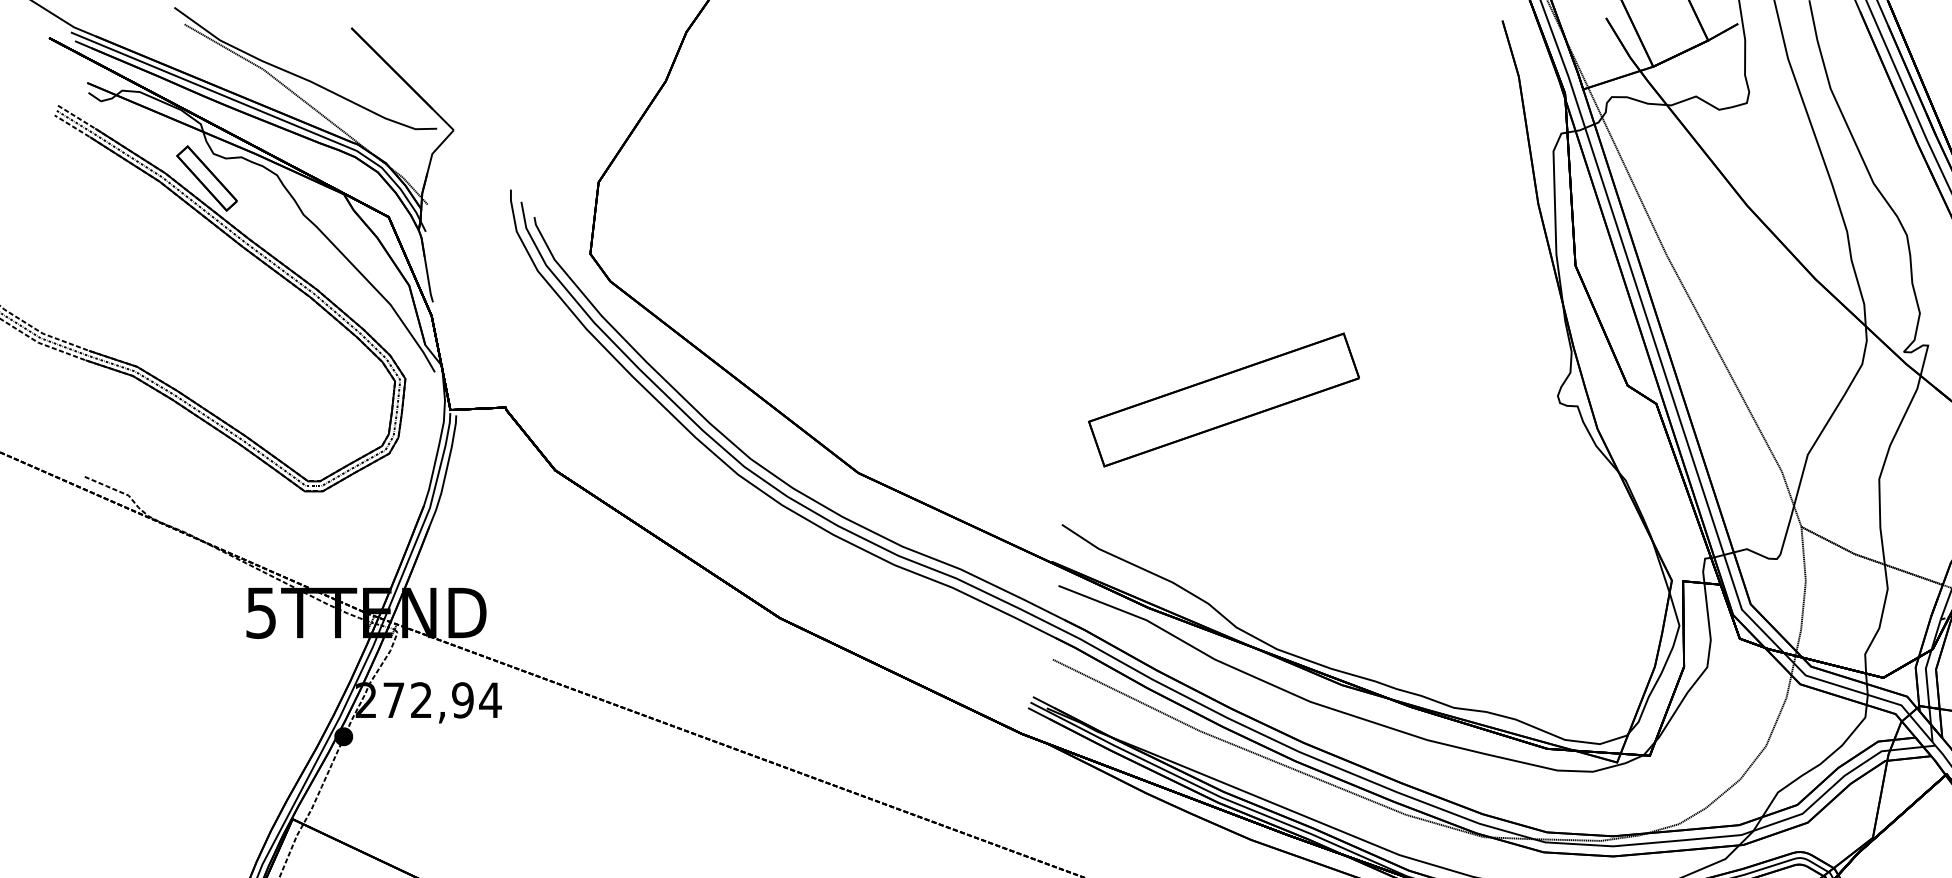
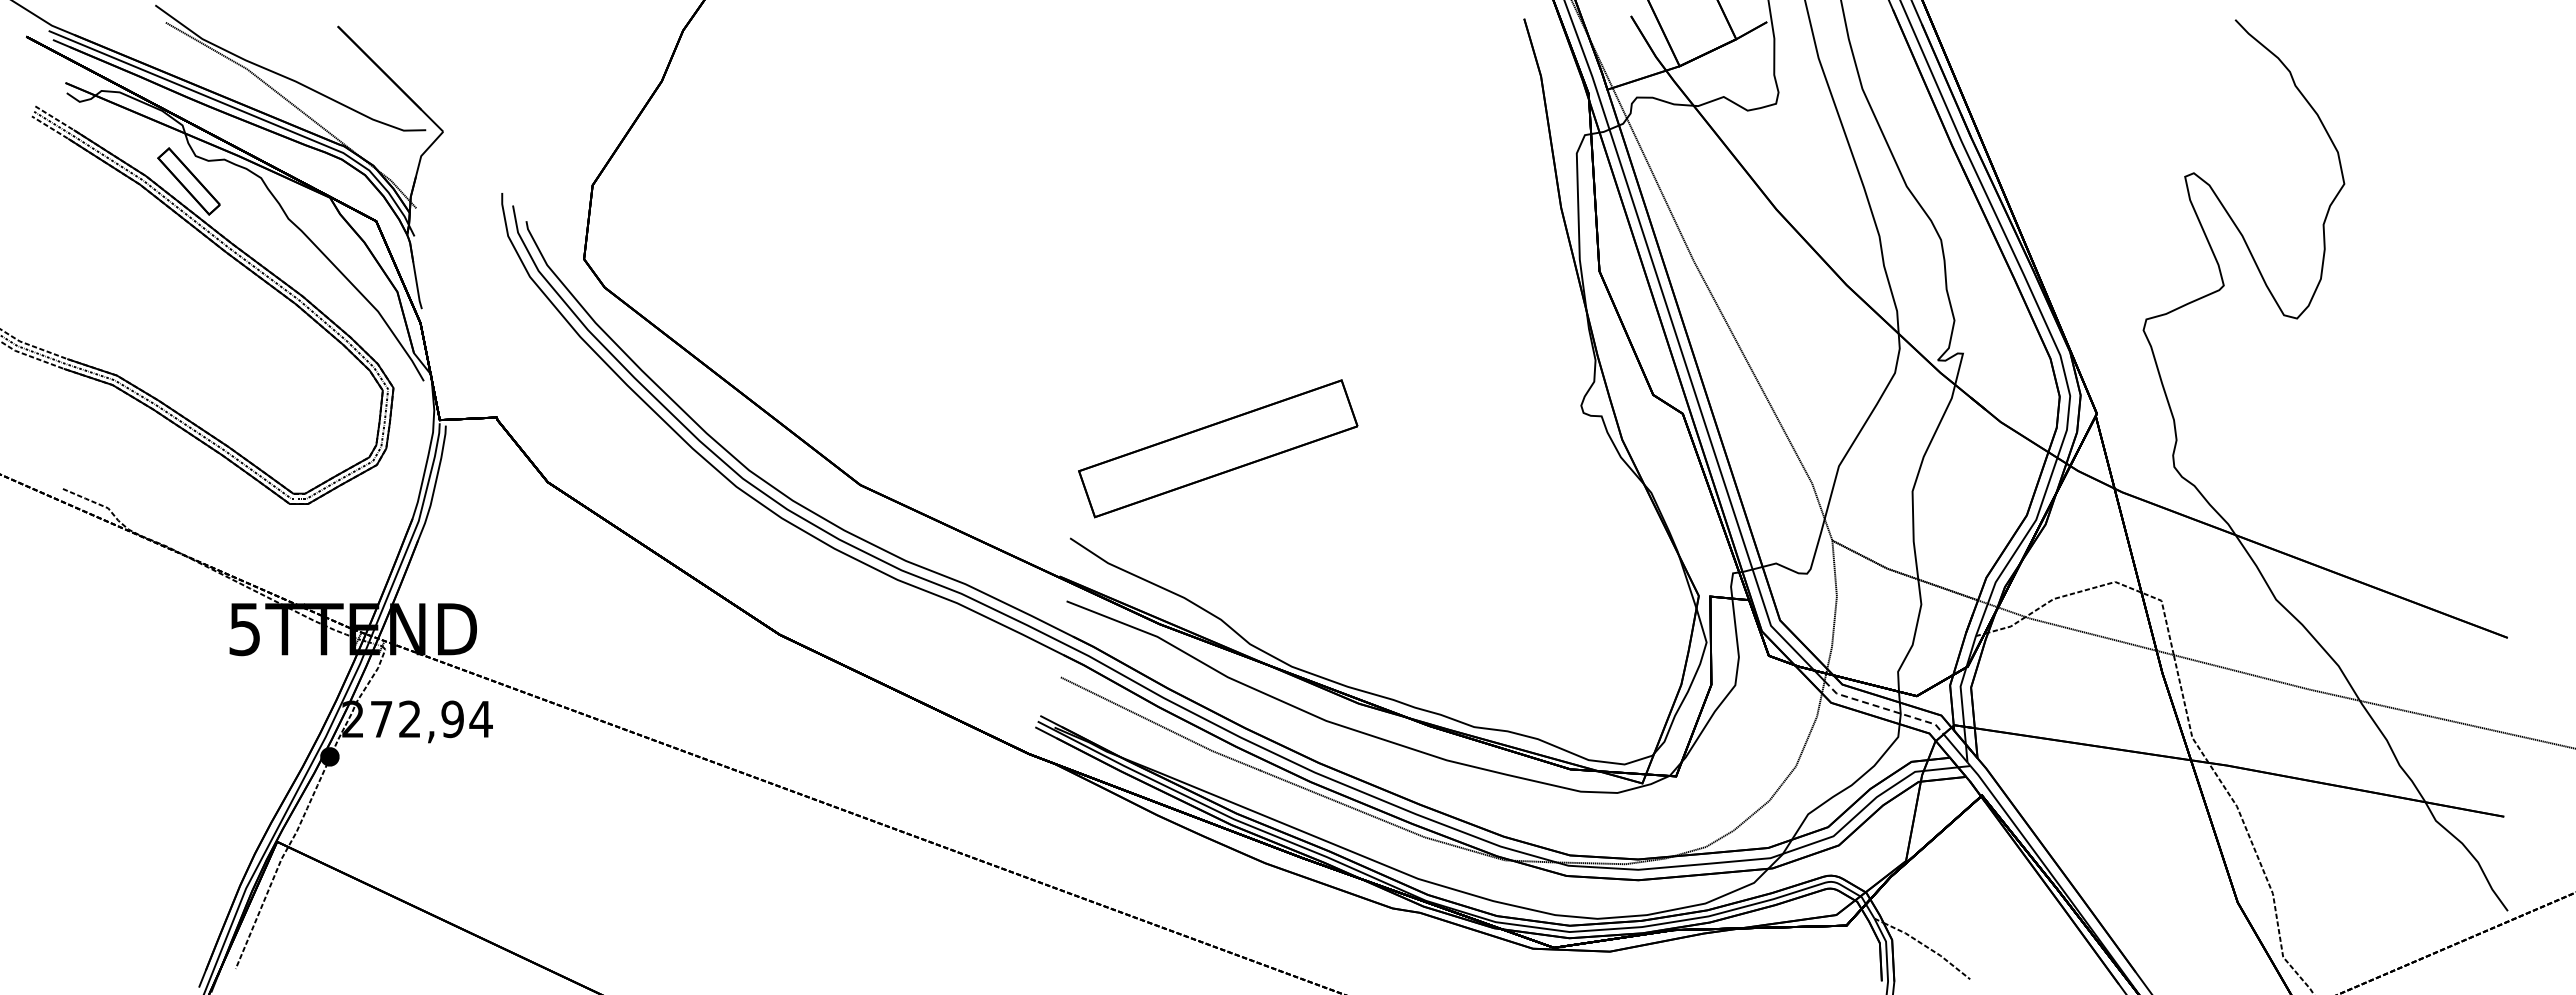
part: (1224, 399) -> (1218, 448), moved
line: (1852, 689) -> (1884, 708), solid -> dashed

